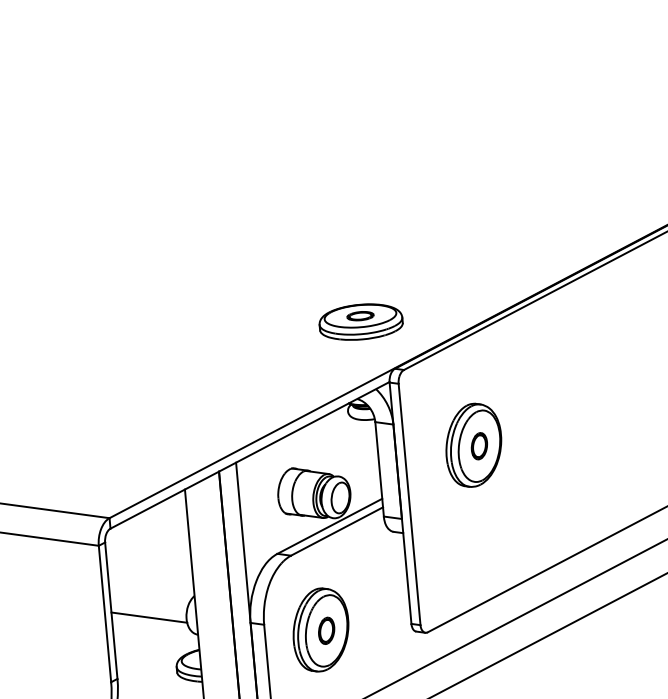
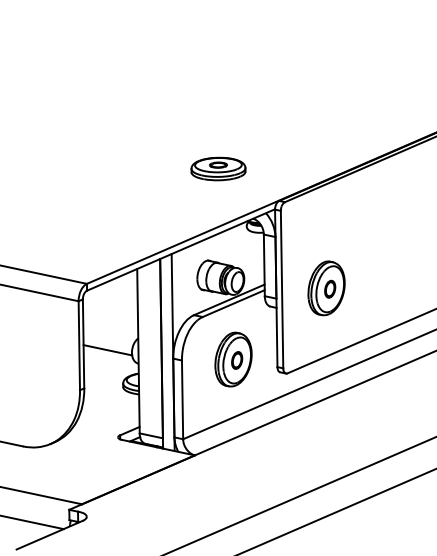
part: (360, 321) -> (218, 168), moved
part: (473, 445) -> (326, 288), moved
part: (320, 629) -> (233, 359), moved

